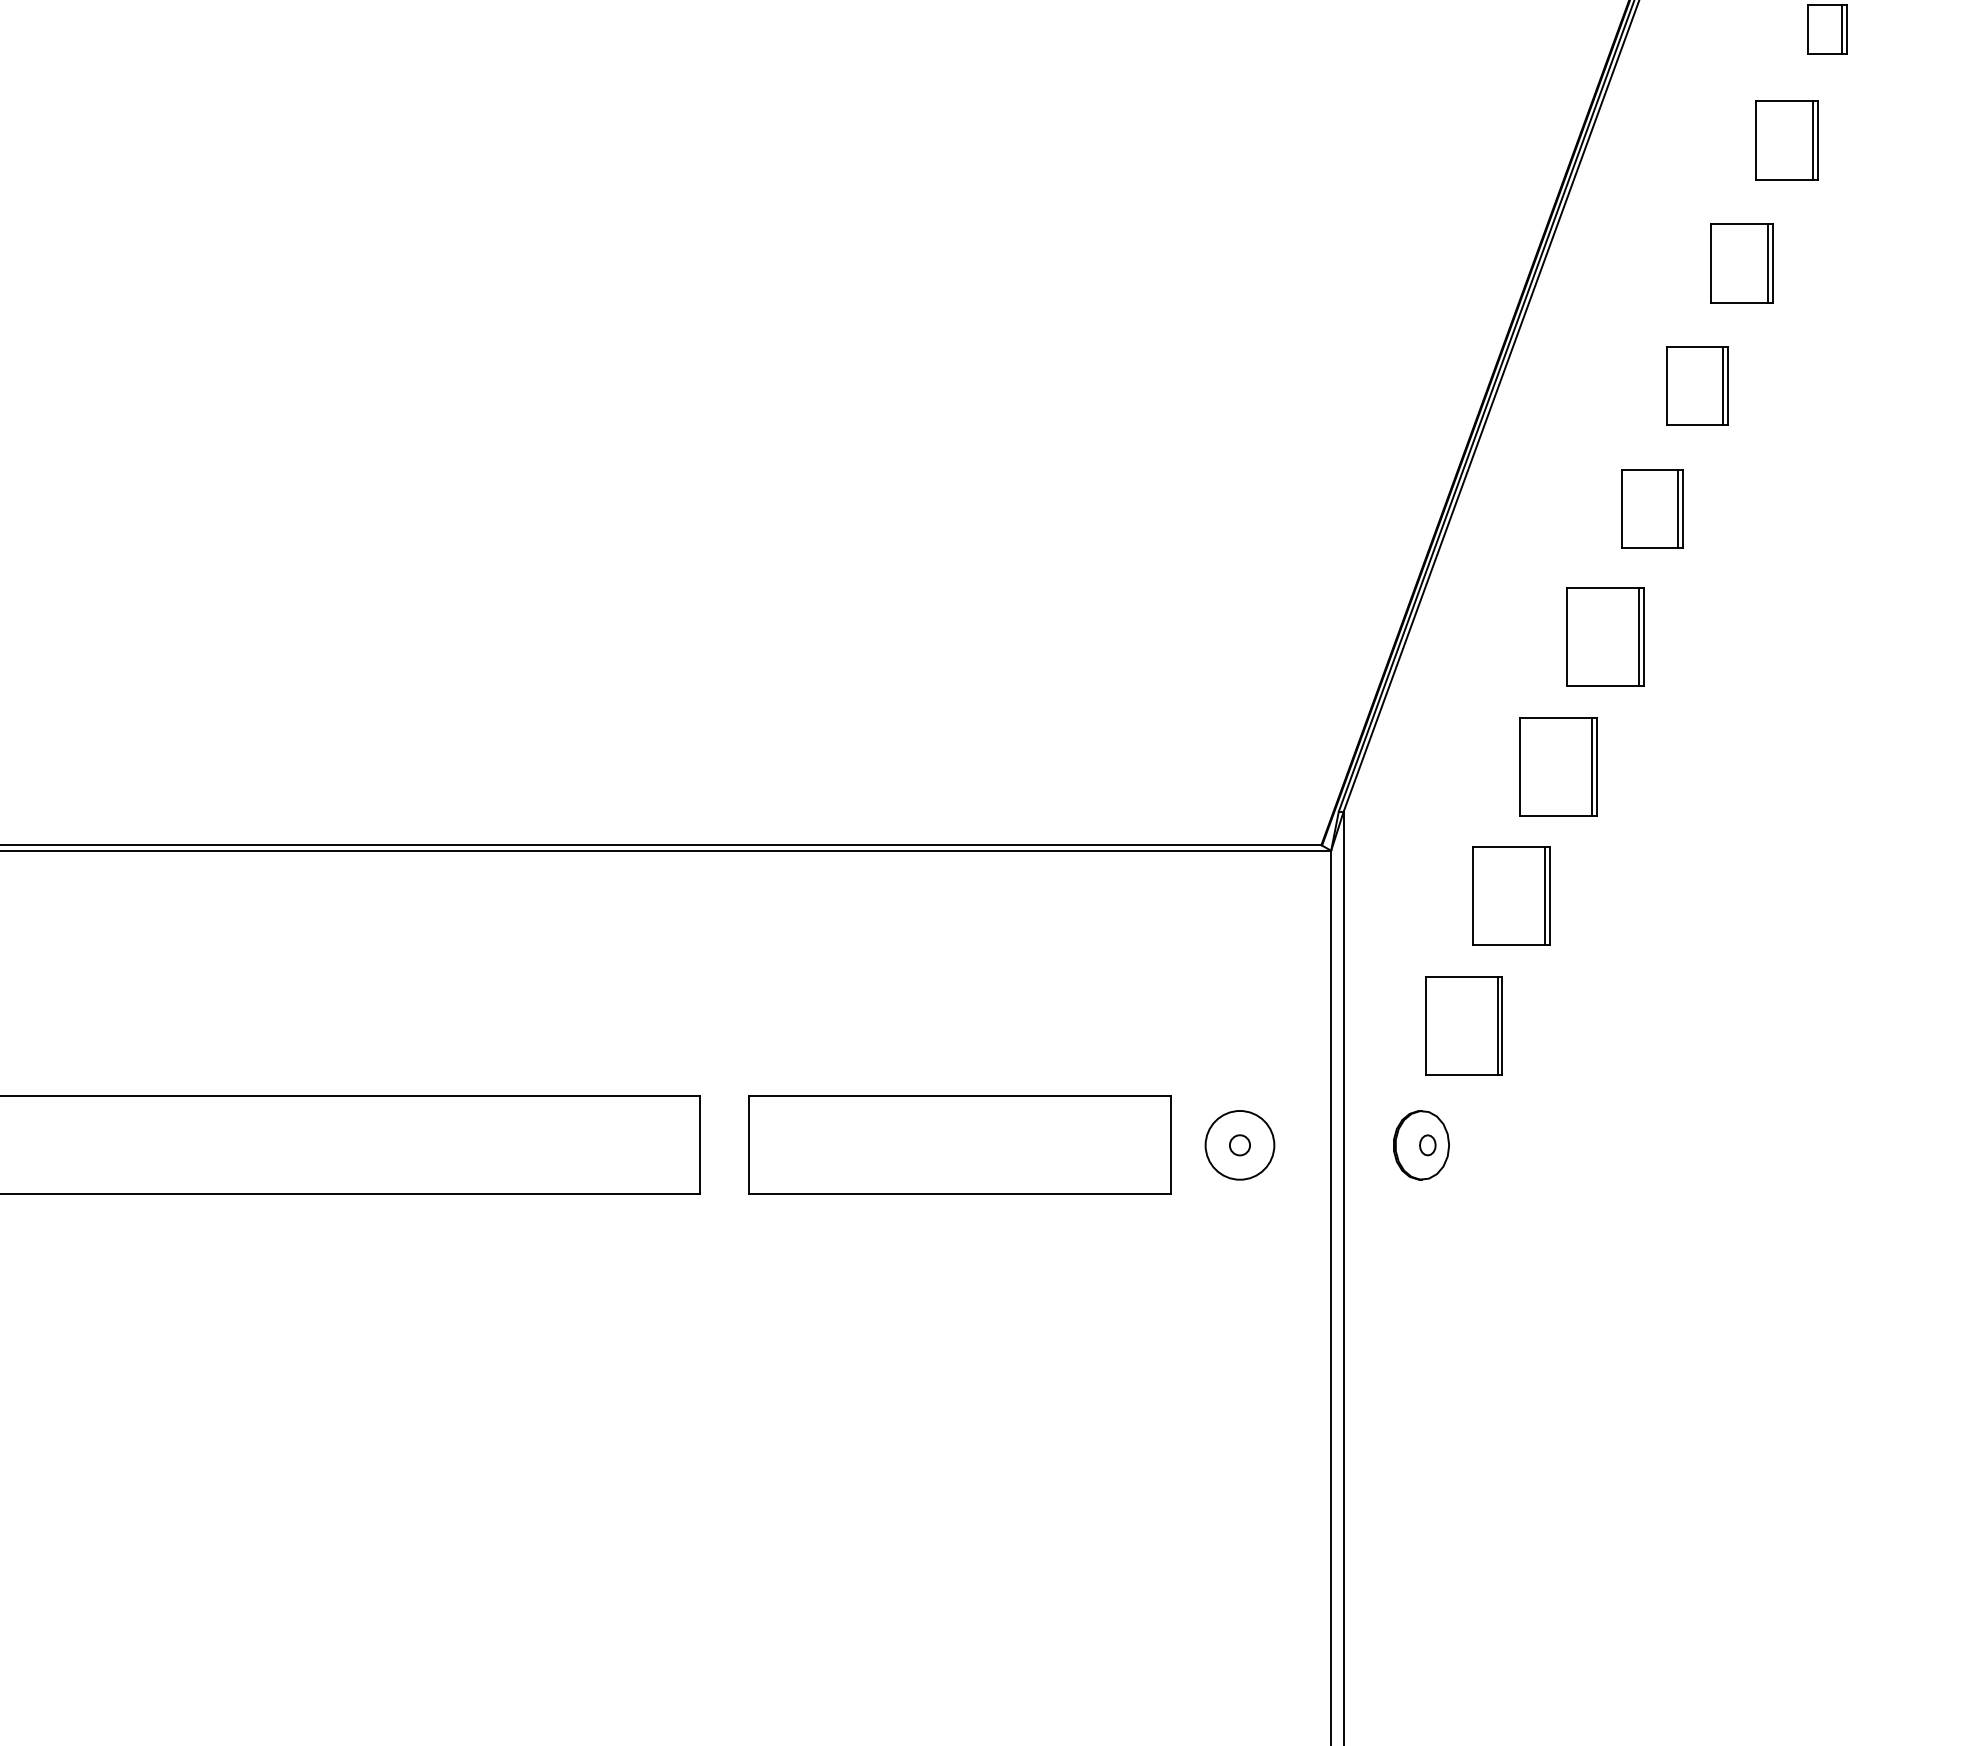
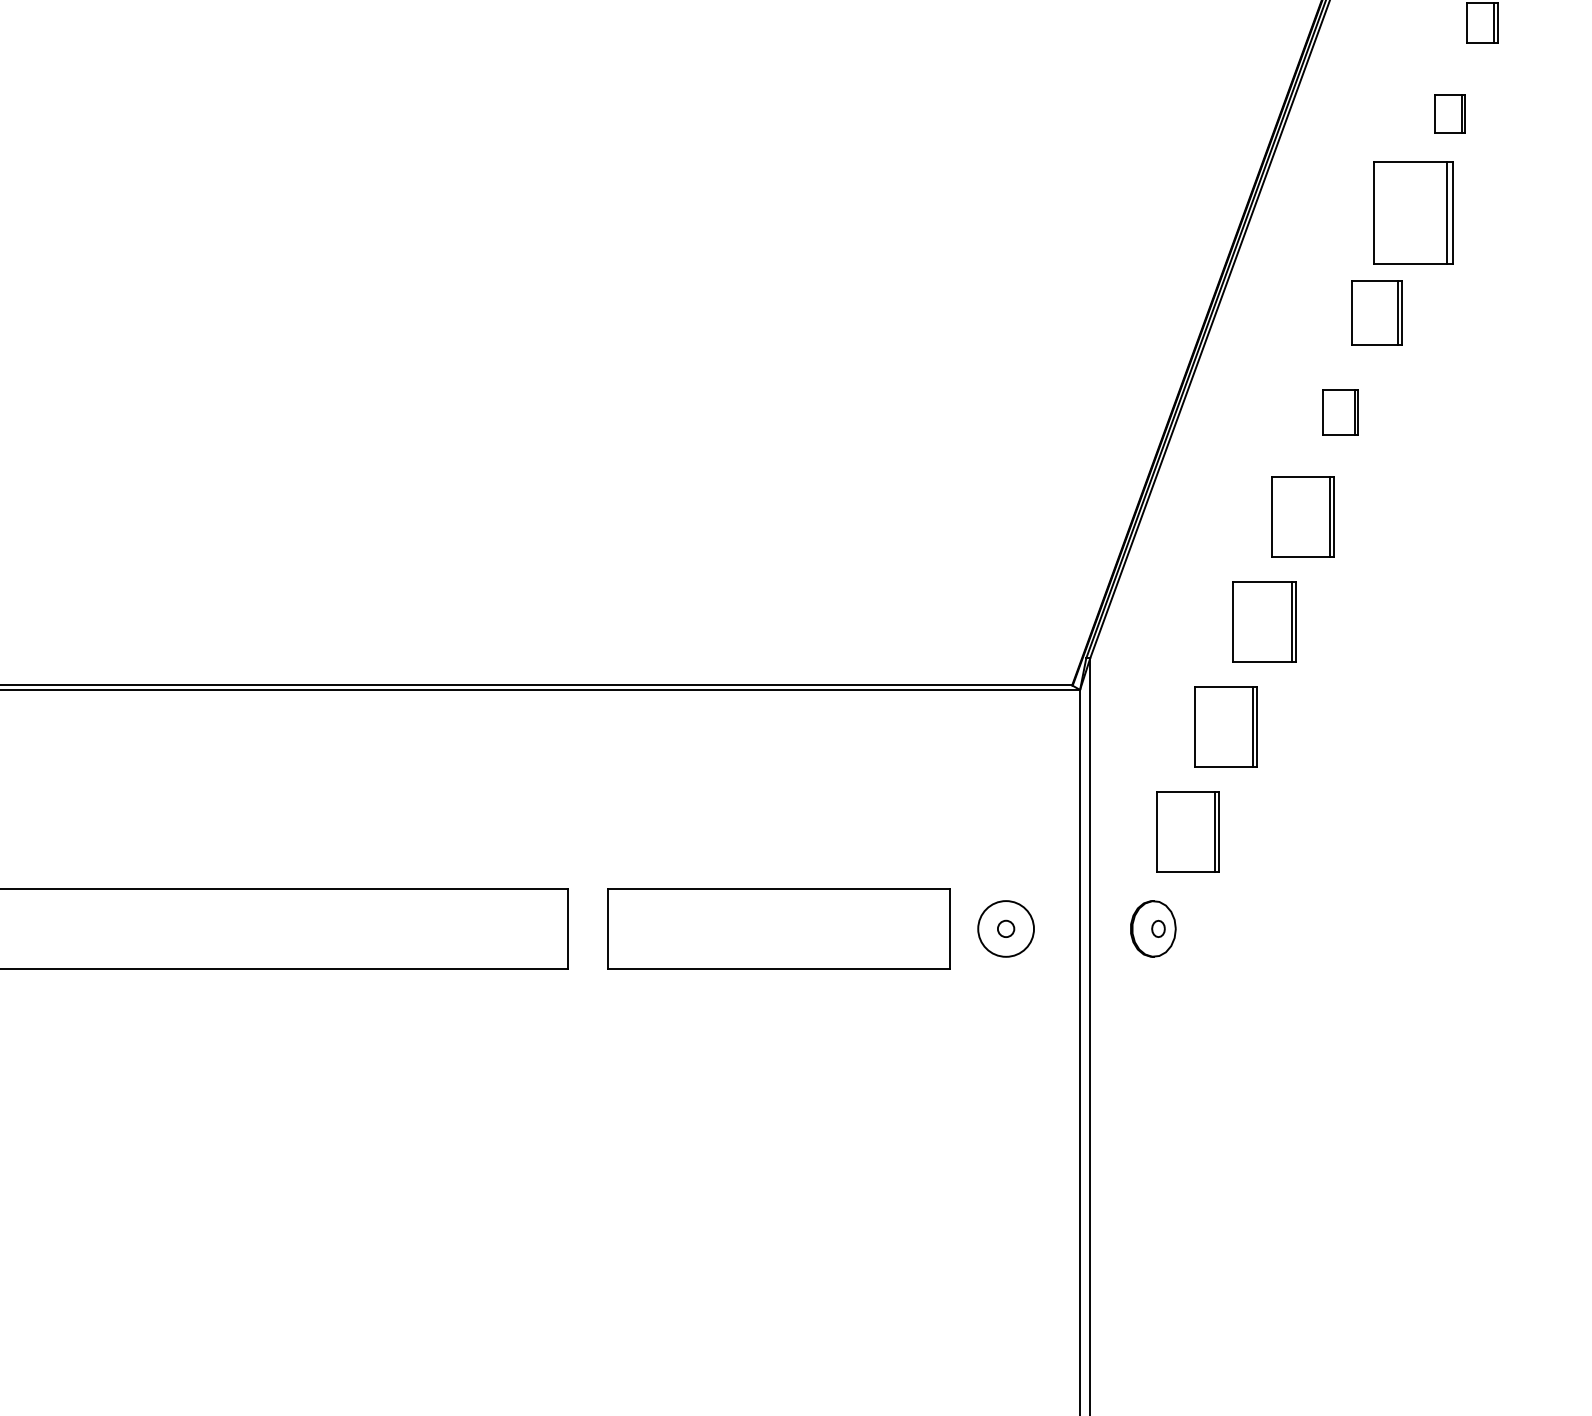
part: (1786, 140) -> (1449, 113), size x0.6
part: (1741, 263) -> (1412, 213), size x1.6
part: (1652, 508) -> (1340, 412), size x0.7

